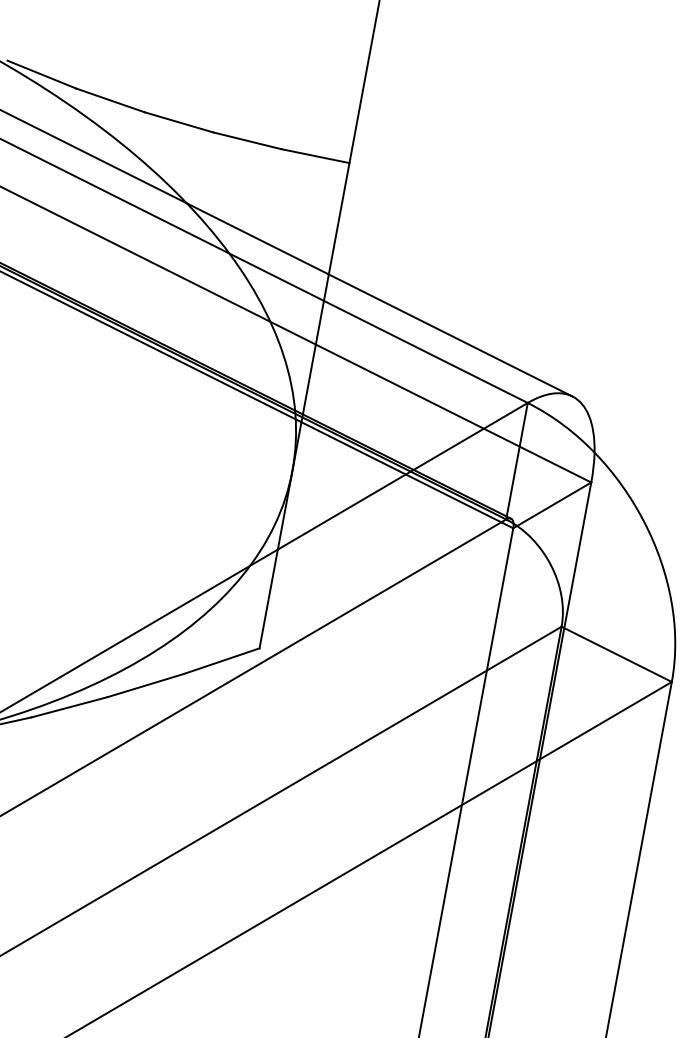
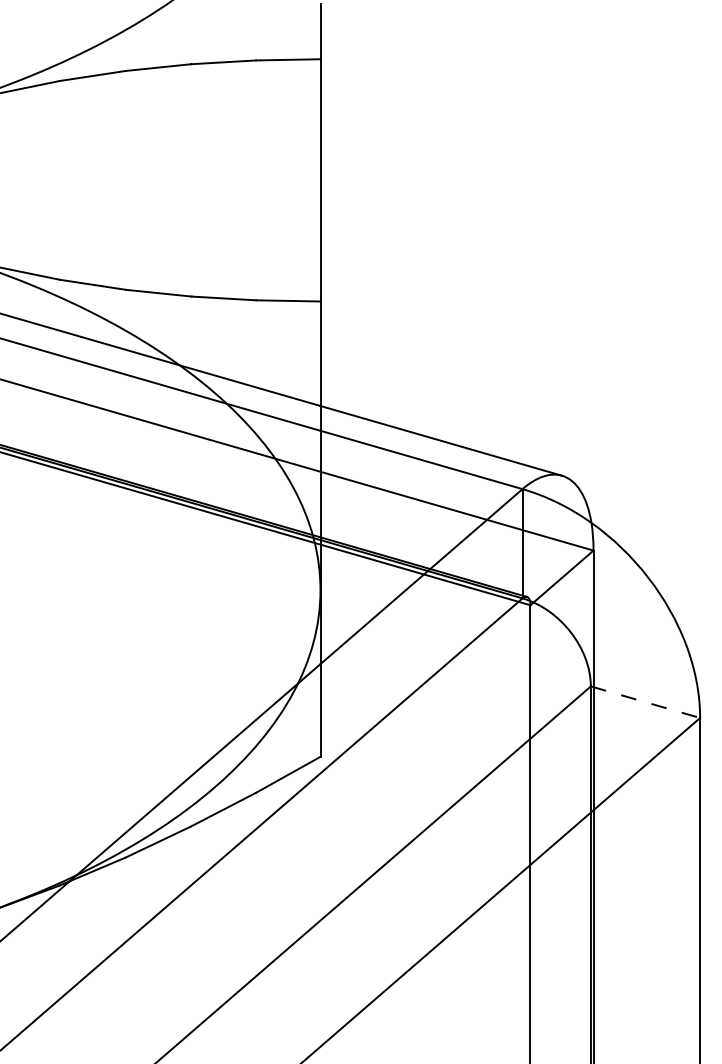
line: (616, 654) -> (645, 702), solid -> dashed

